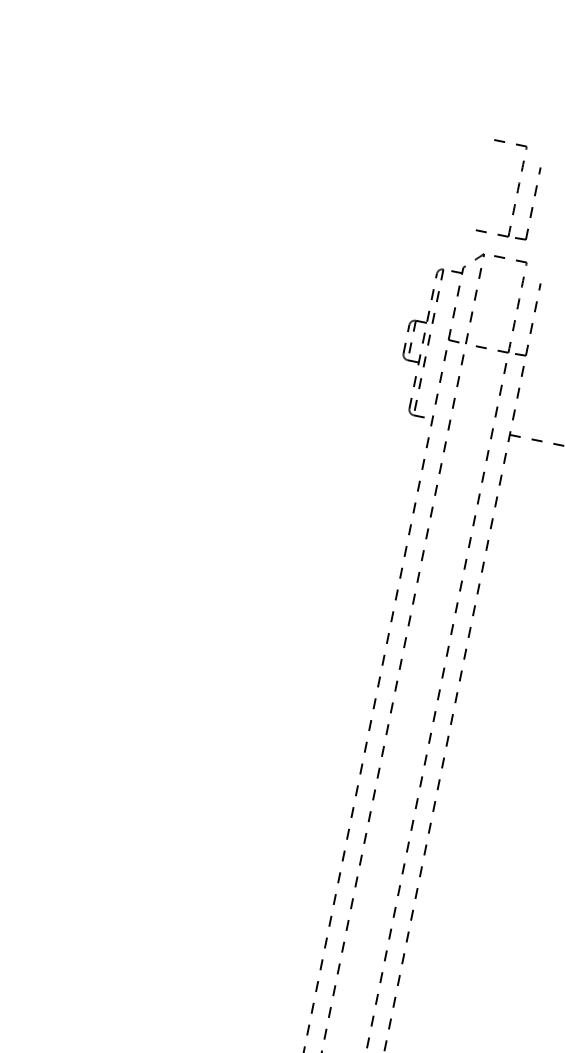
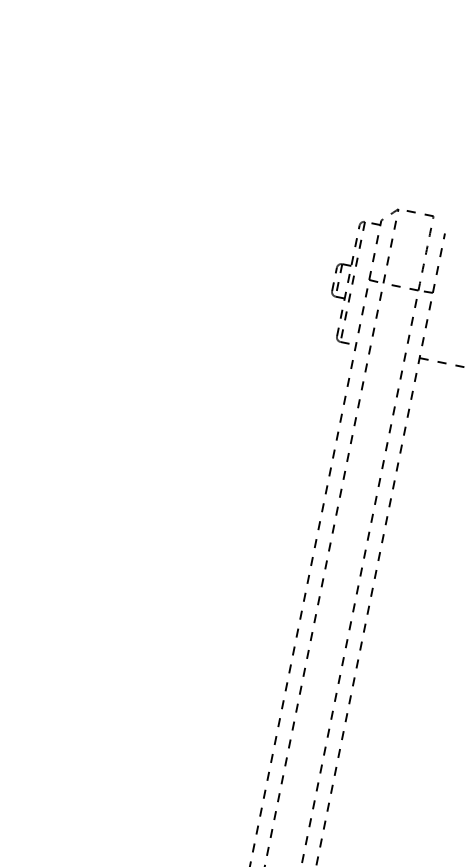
part: (516, 191) -> (425, 157), removed

